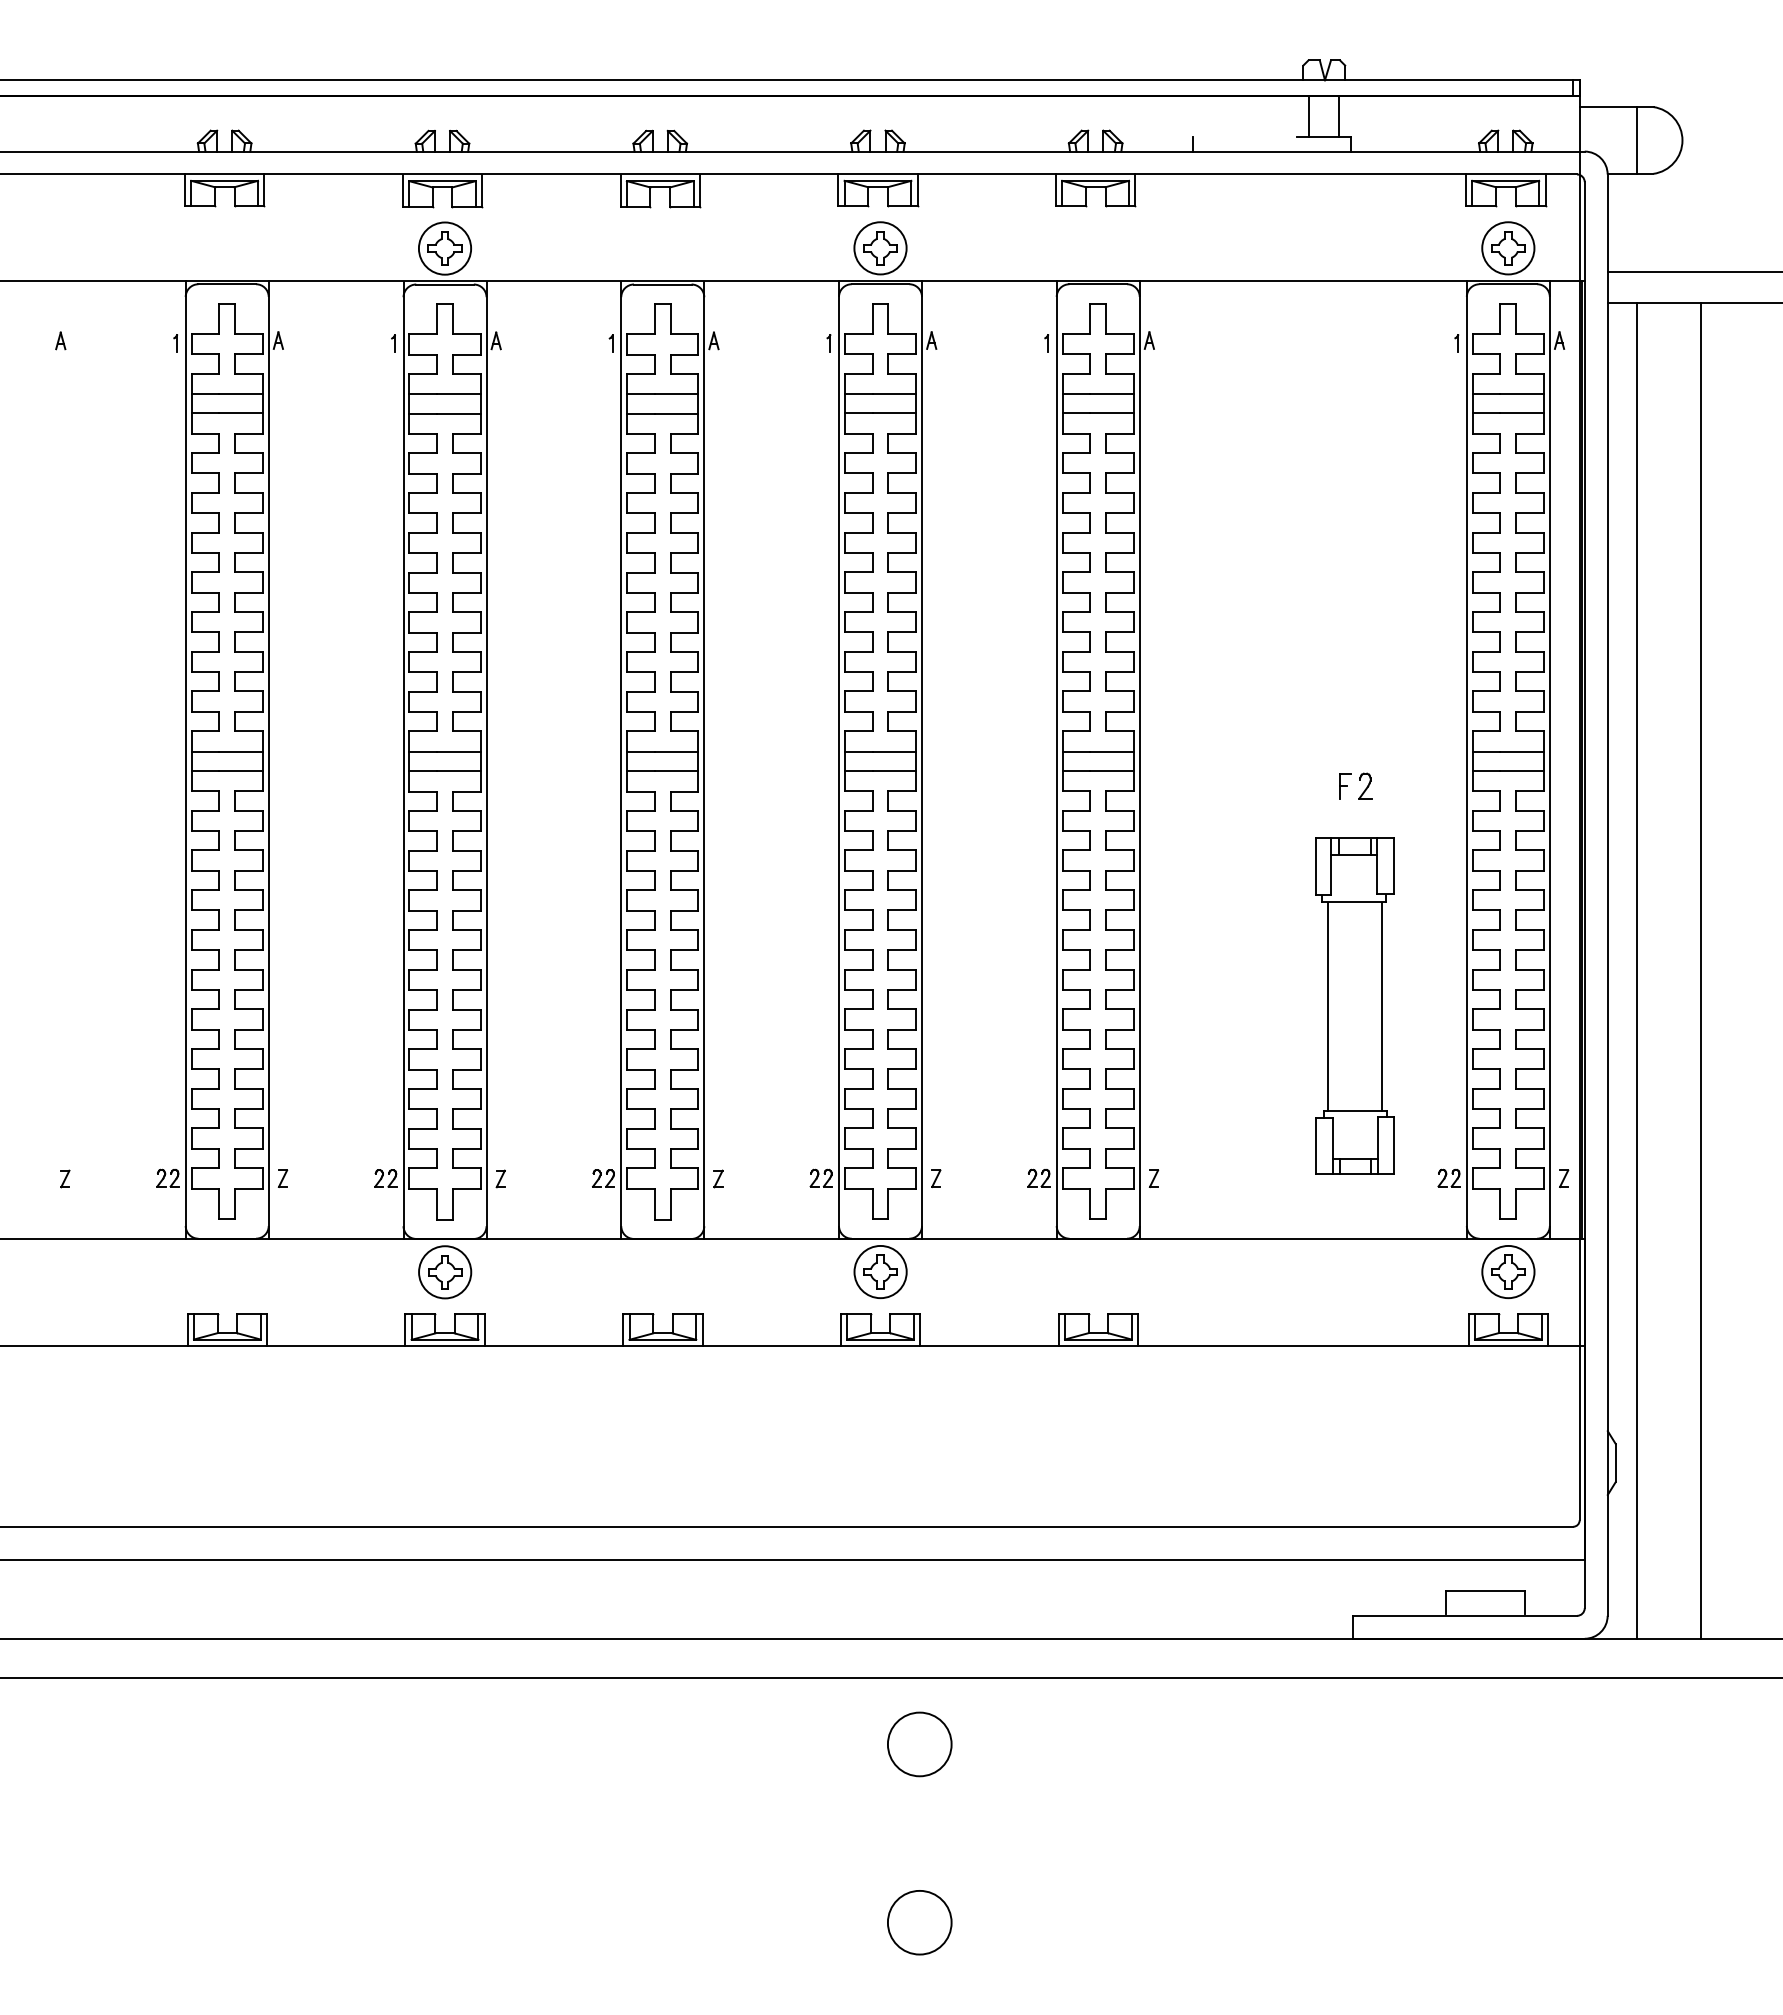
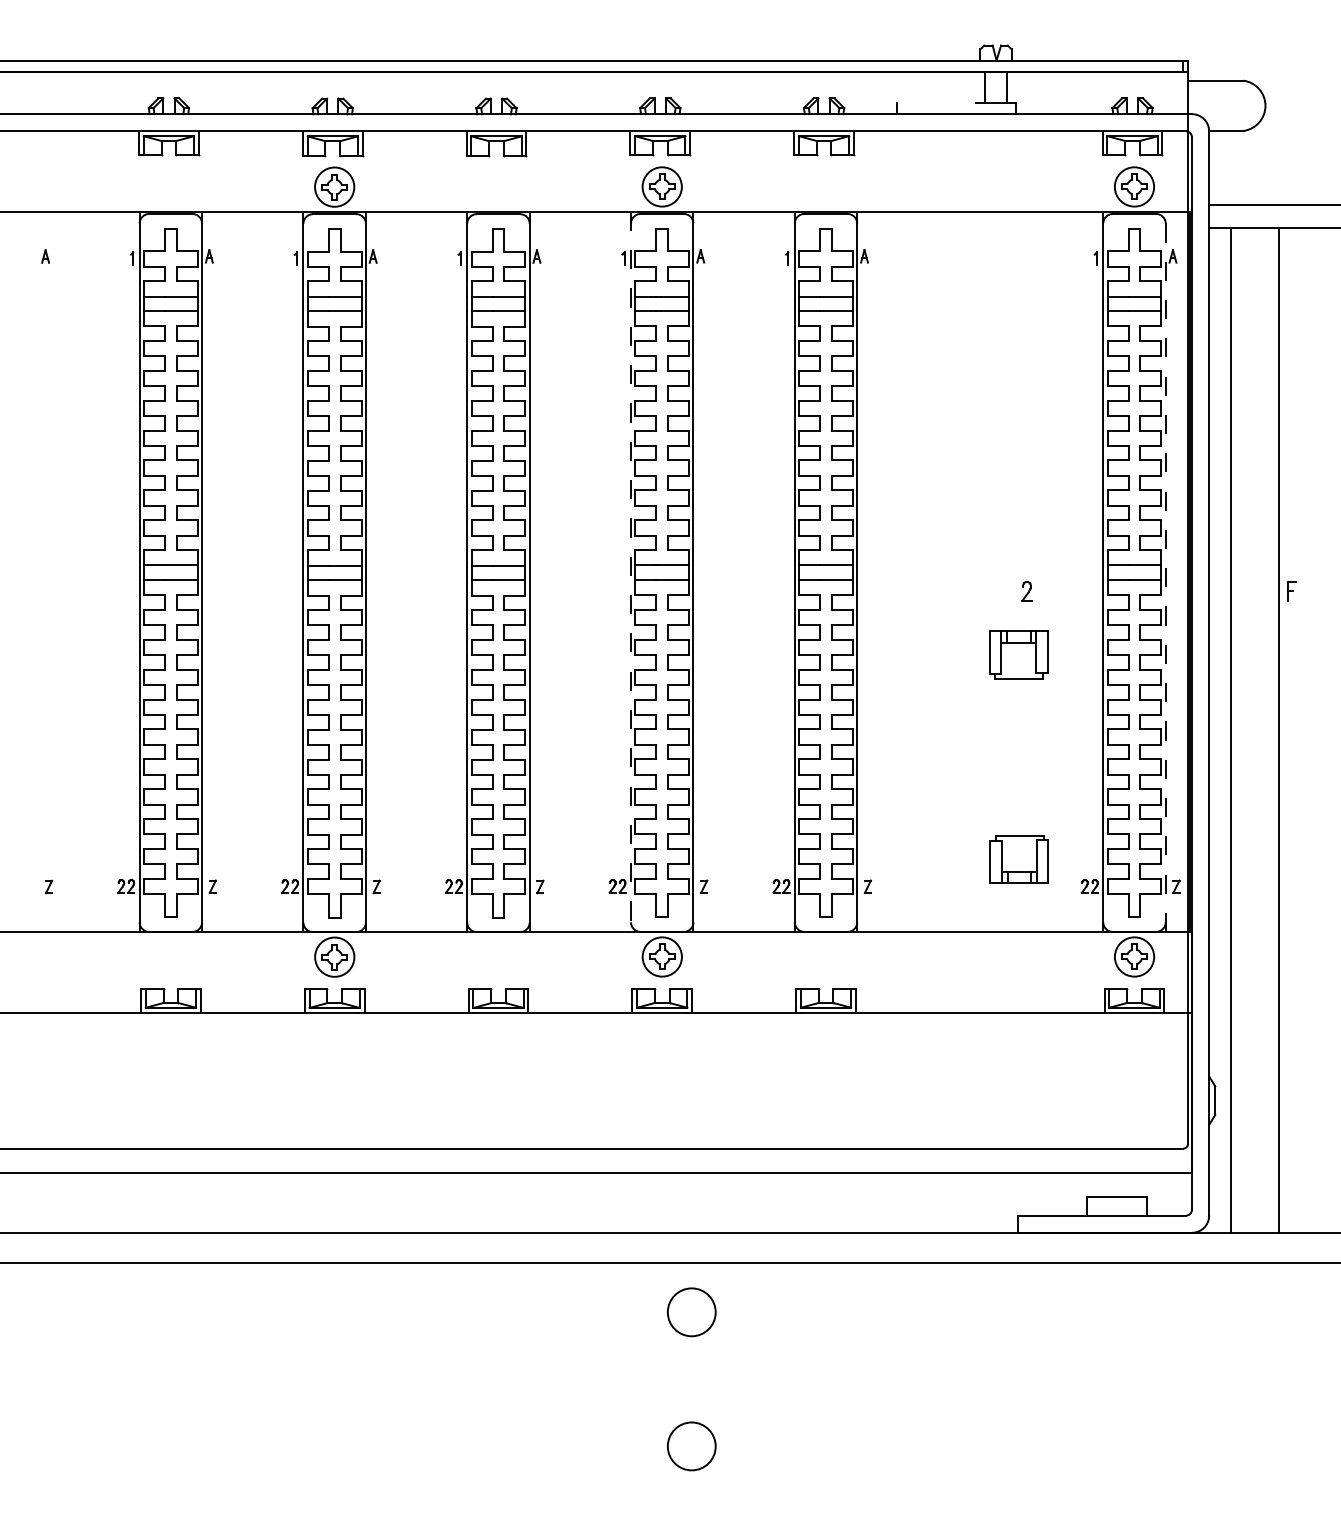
line: (1636, 140) -> (1230, 105), removed
line: (839, 760) -> (631, 572), solid -> dashed
line: (1549, 760) -> (1165, 572), solid -> dashed
part: (1345, 786) -> (1291, 591), moved
line: (1327, 1006) -> (998, 757), removed
line: (1382, 1006) -> (1039, 757), removed

